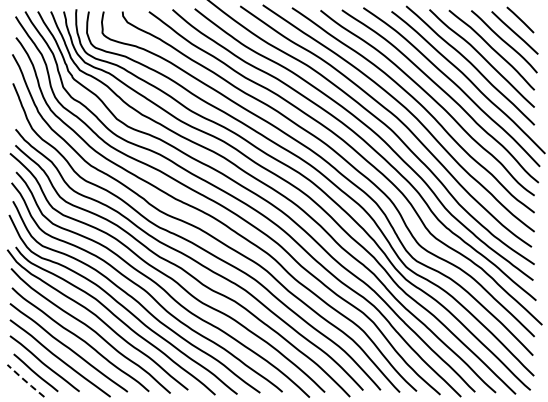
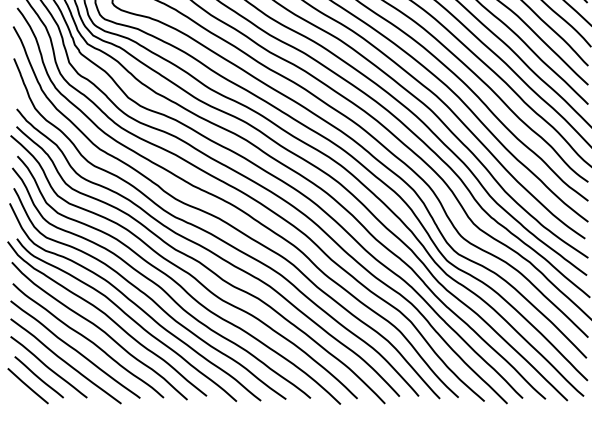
line: (25, 381) -> (27, 386), dashed -> solid

